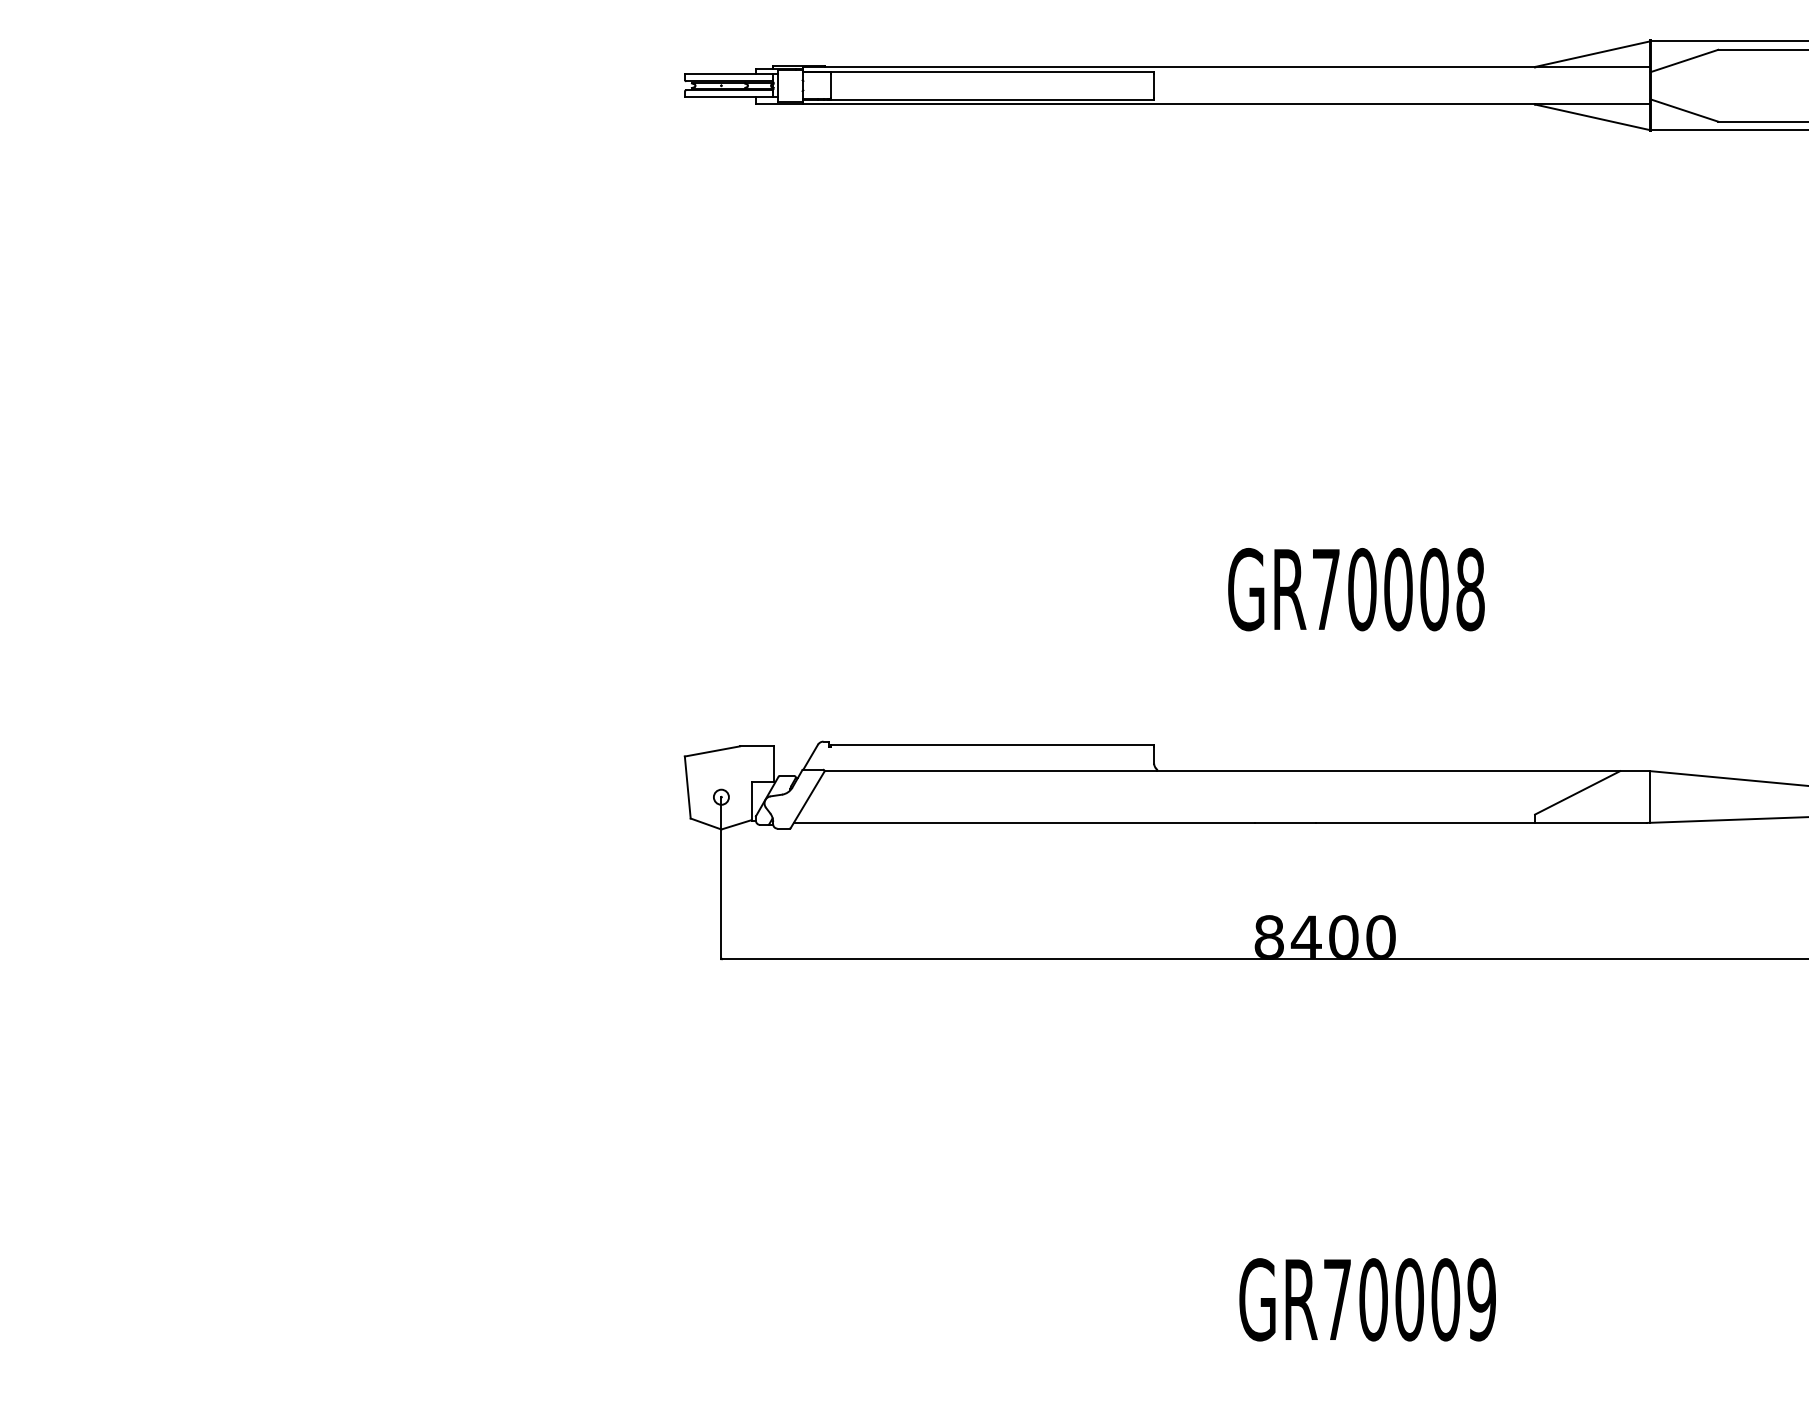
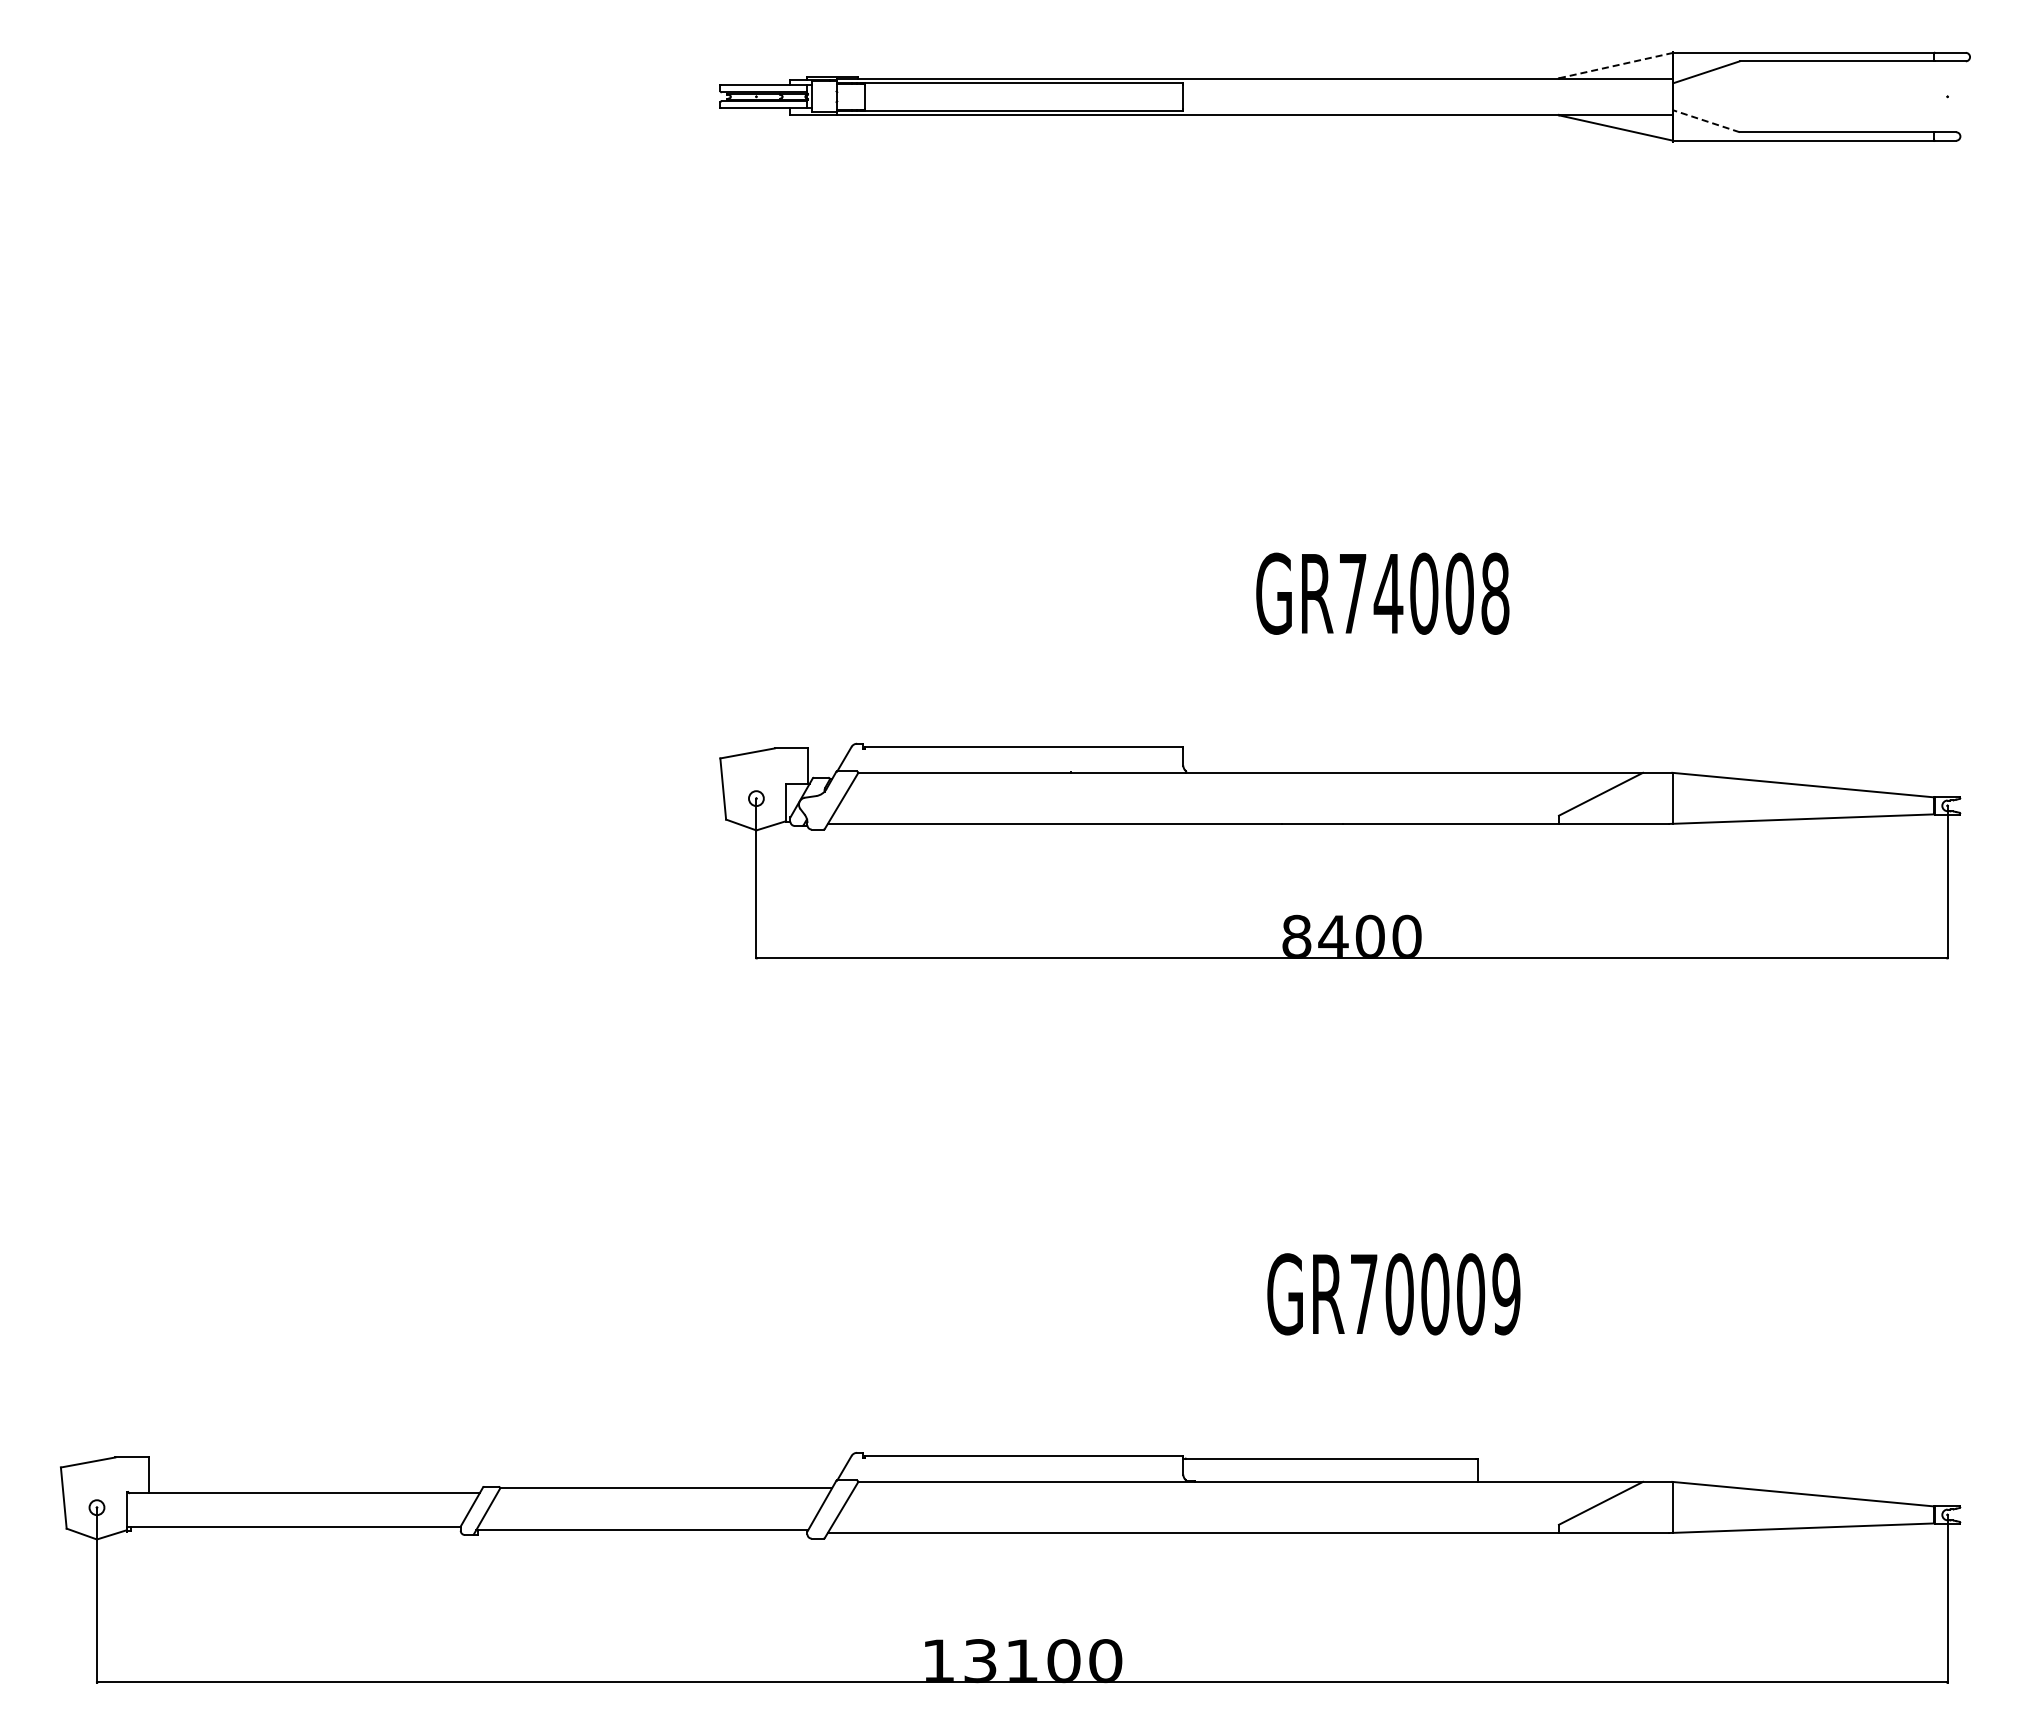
line: (1593, 54) -> (1616, 65), solid -> dashed
line: (1683, 110) -> (1705, 121), solid -> dashed
text: (1362, 589) -> (1388, 593), GR70008 -> GR74008

